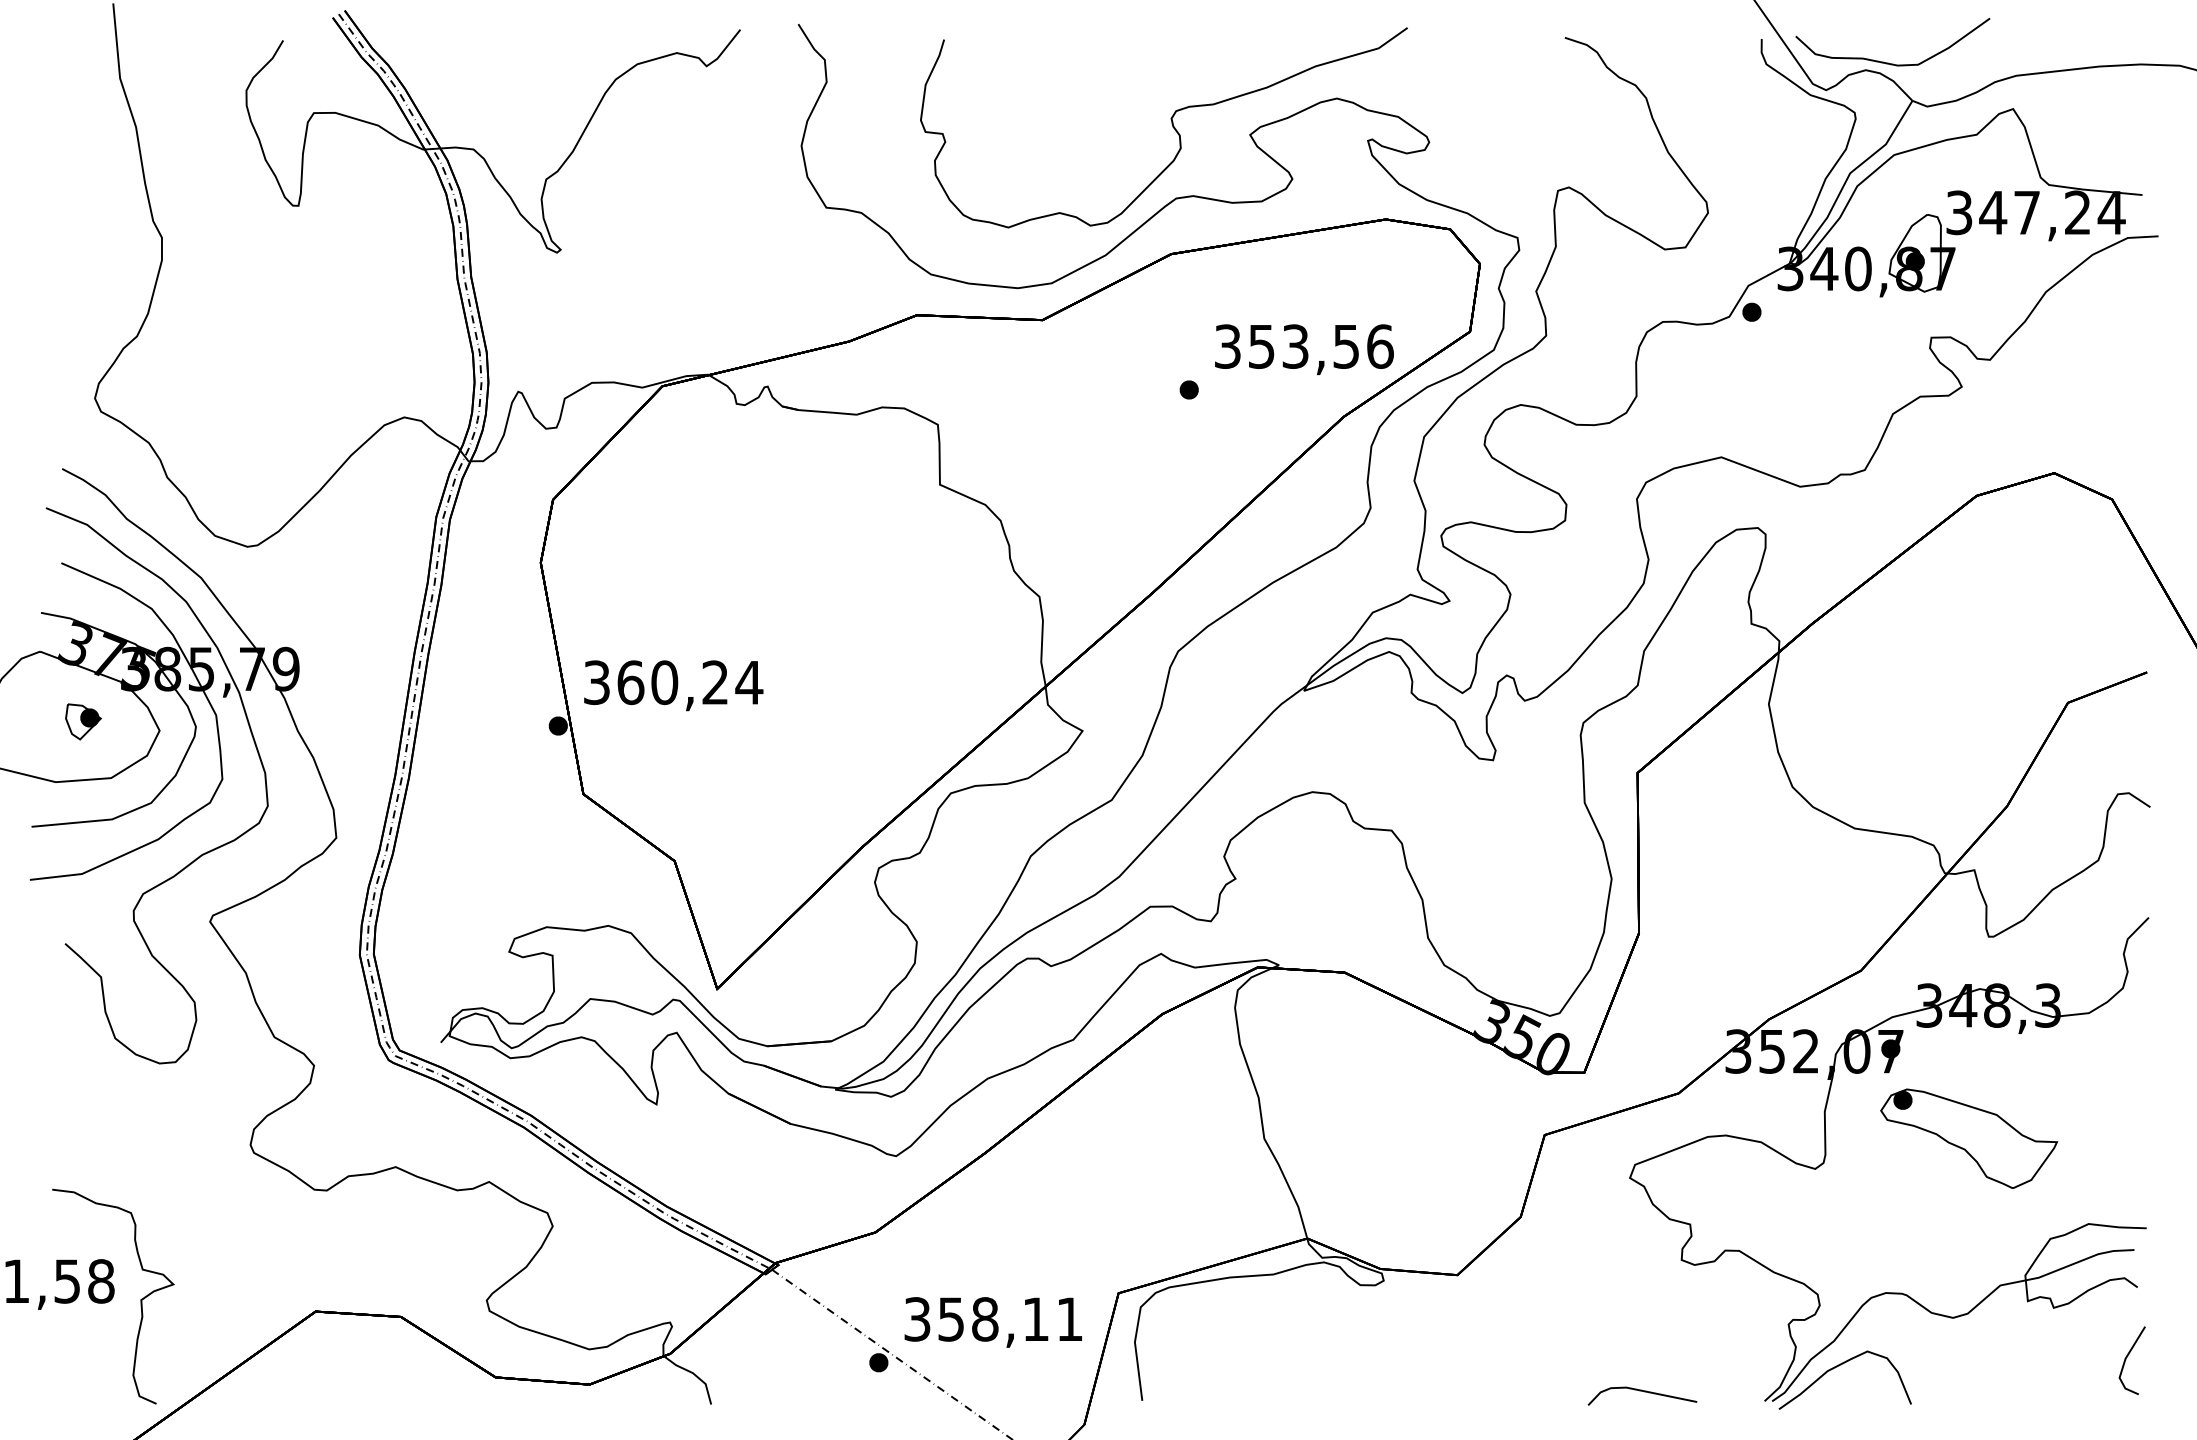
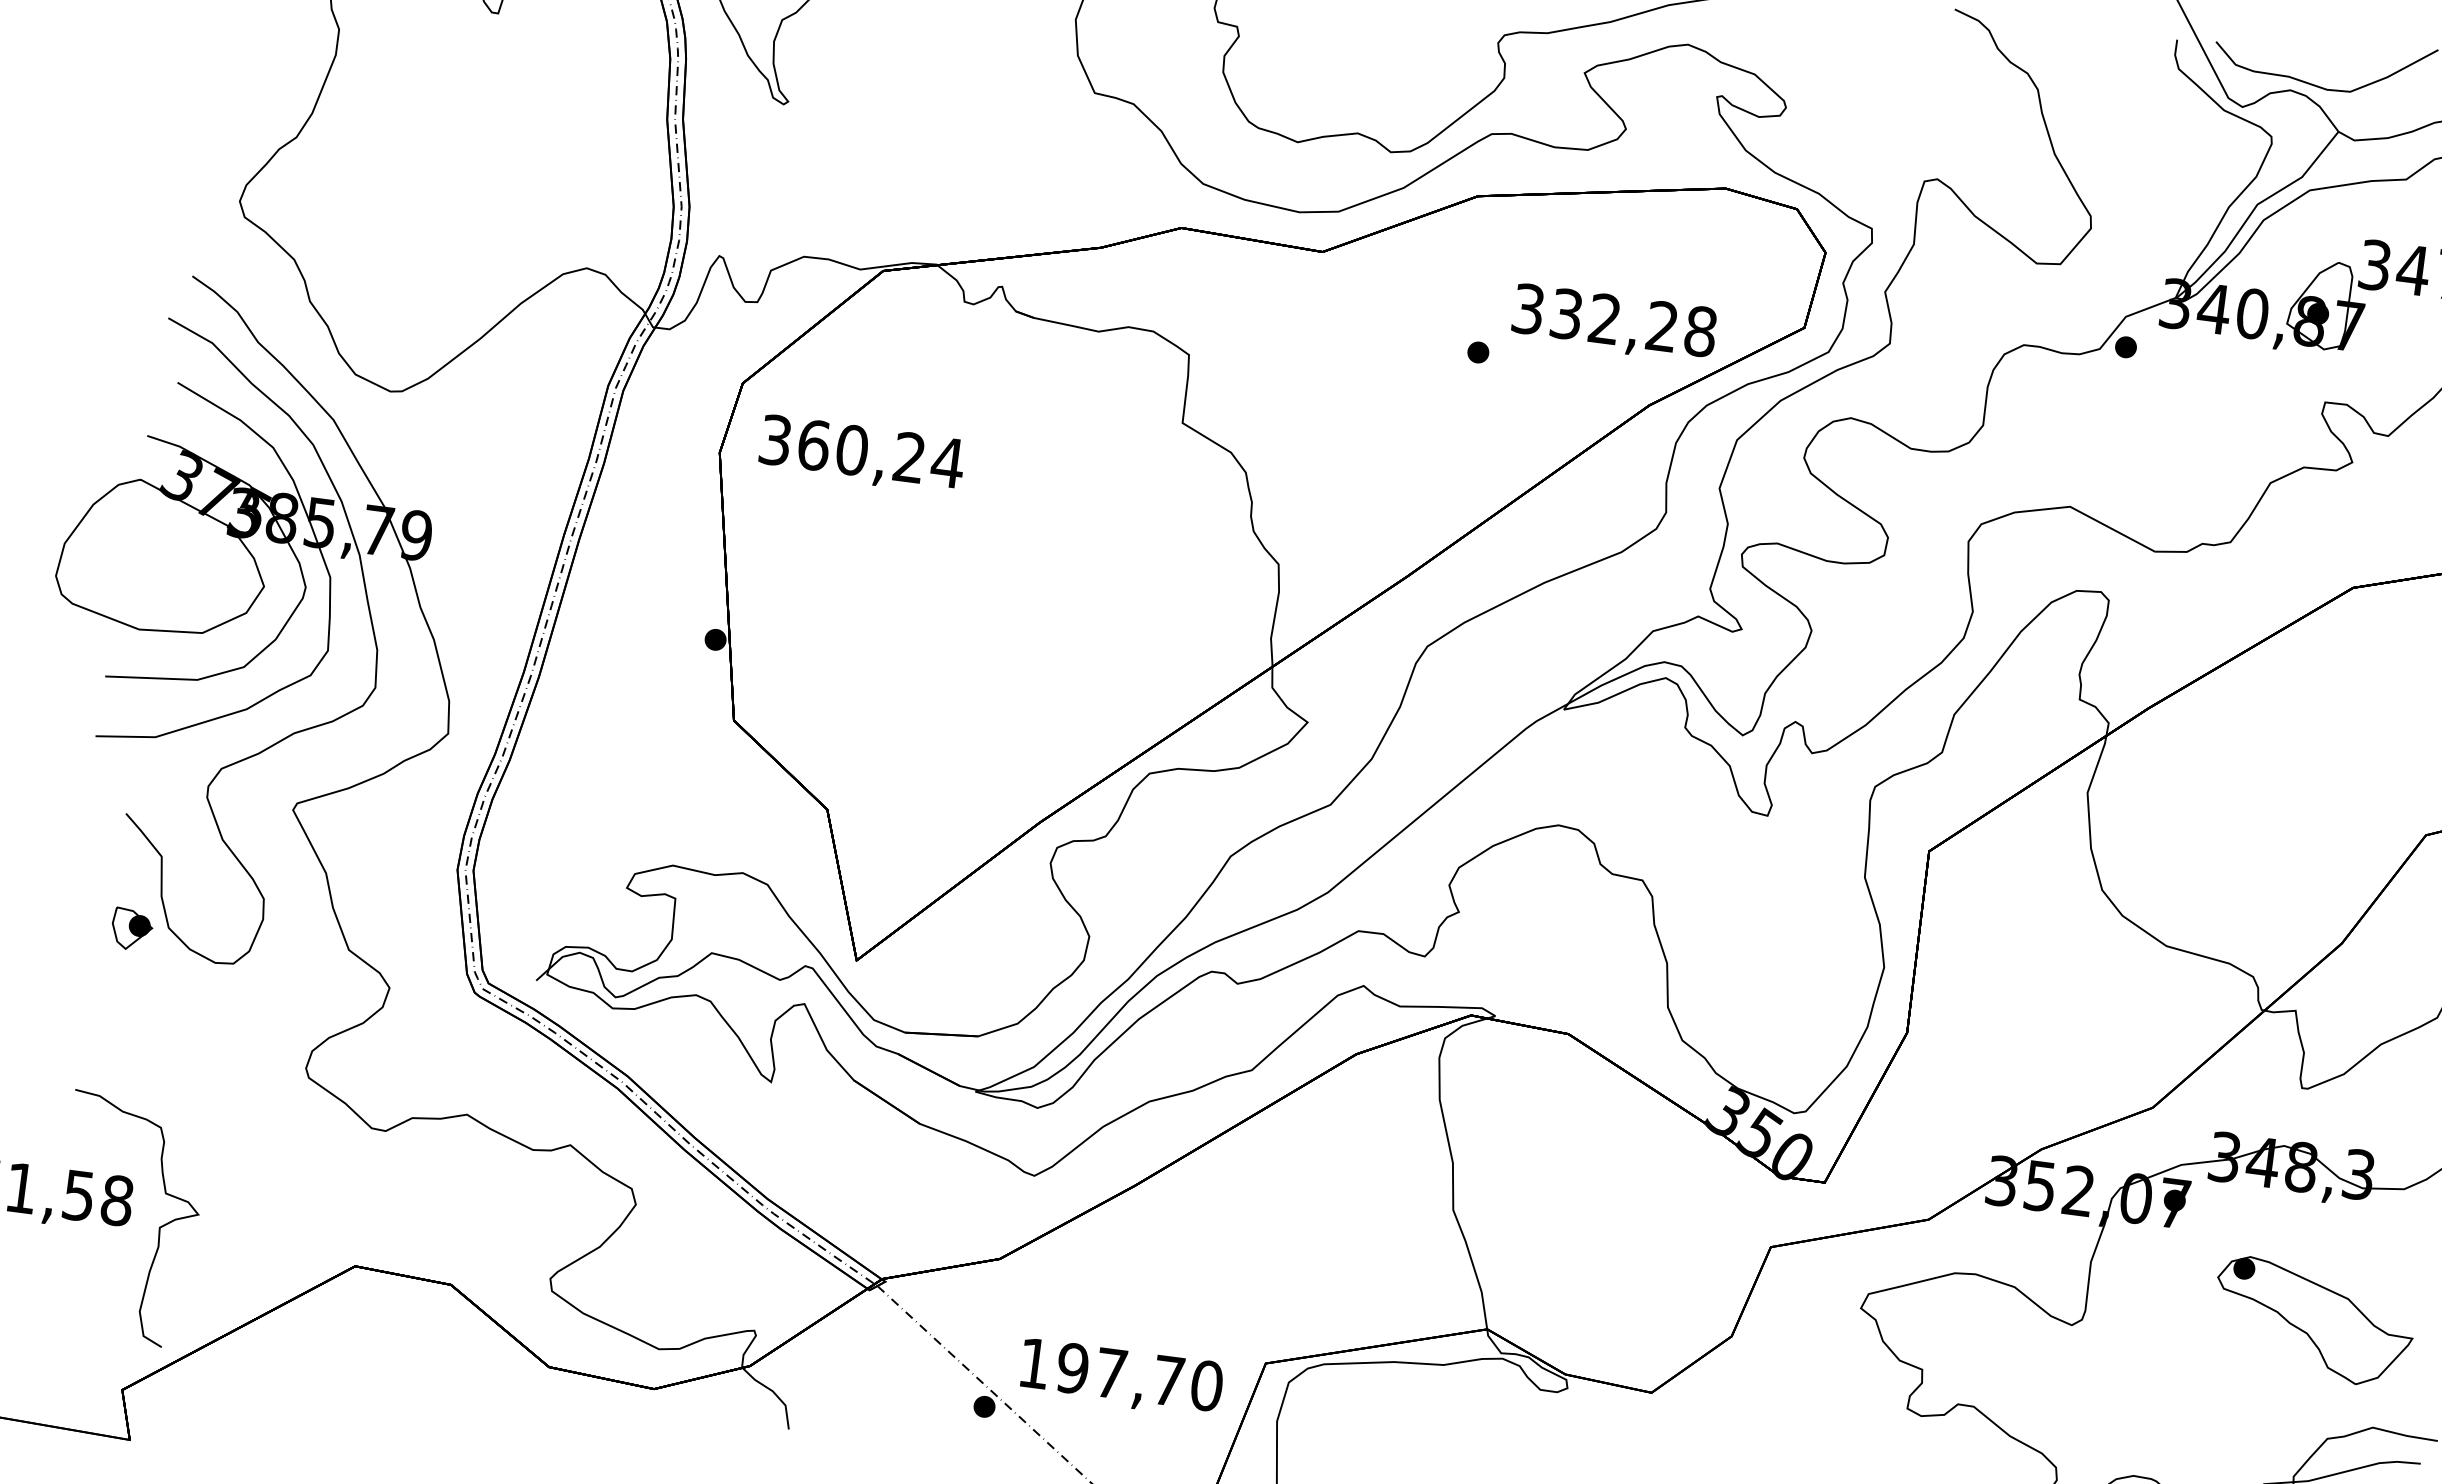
text: (1321, 346) -> (1634, 322), 353,56 -> 332,28
text: (673, 685) -> (861, 454), moved
part: (83, 721) -> (132, 929), moved
part: (1969, 1138) -> (2313, 1321), moved
text: (993, 1319) -> (1120, 1374), 358,11 -> 197,70

